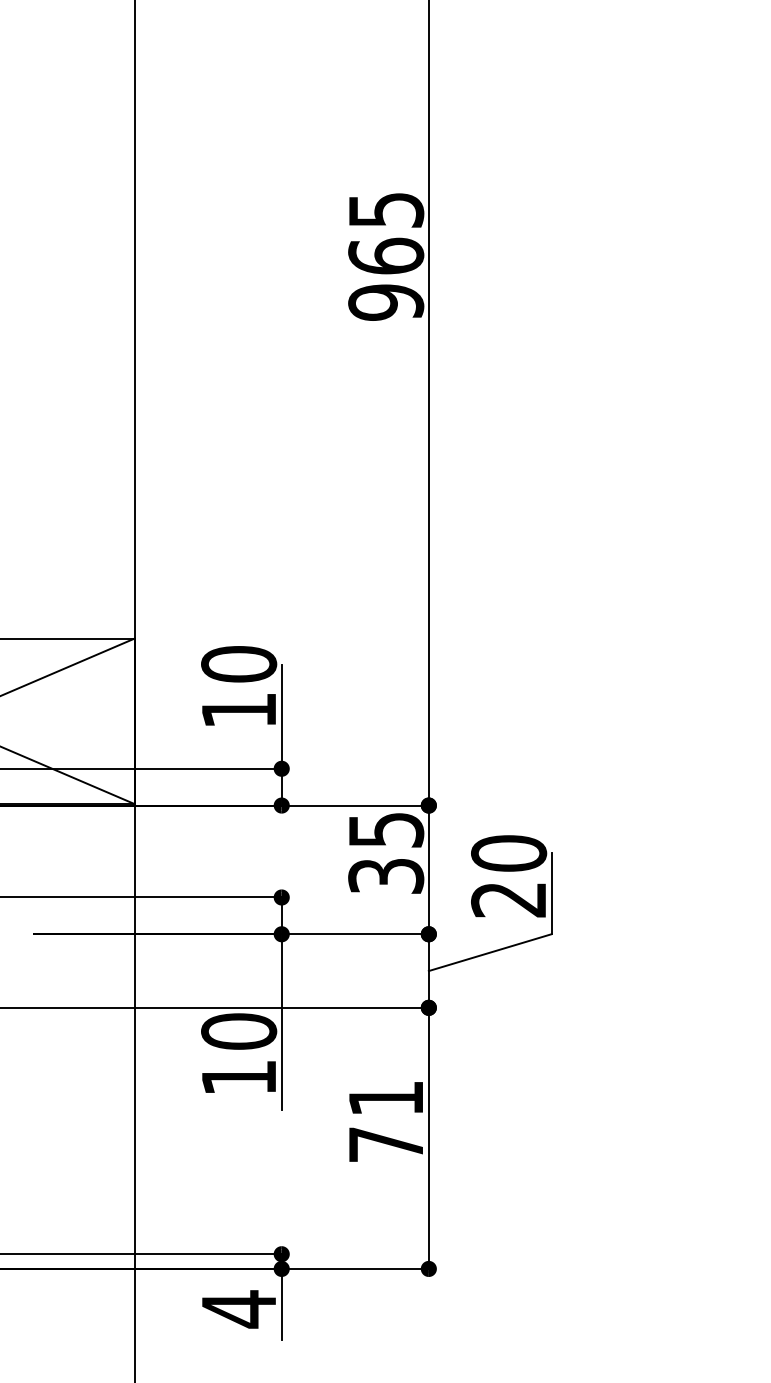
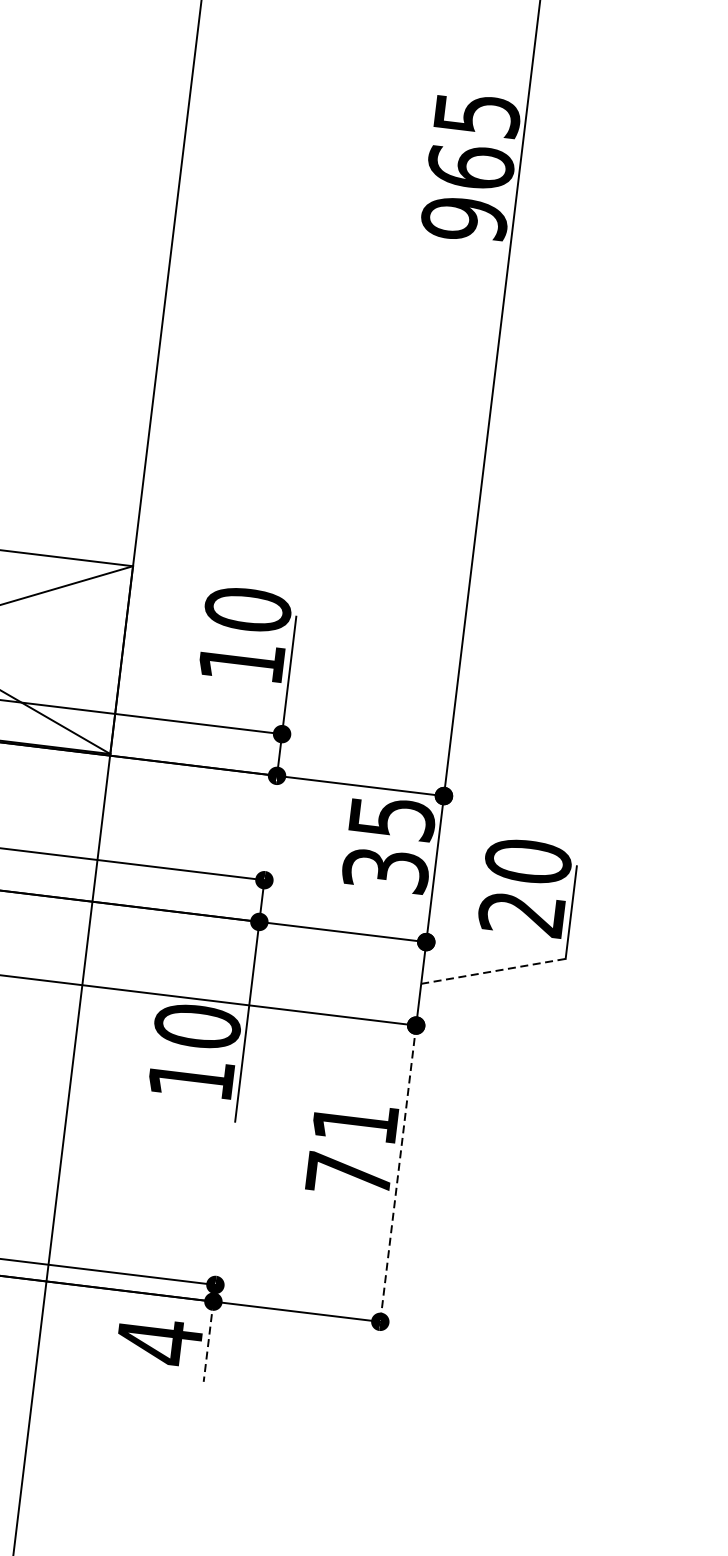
line: (490, 952) -> (493, 971), solid -> dashed
line: (428, 1138) -> (397, 1173), solid -> dashed
line: (281, 1304) -> (208, 1341), solid -> dashed

